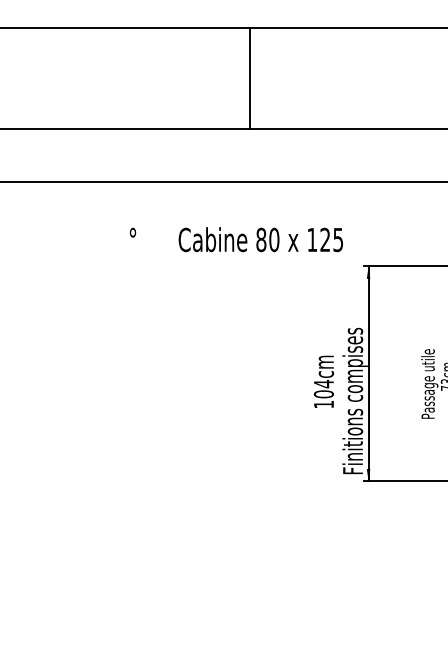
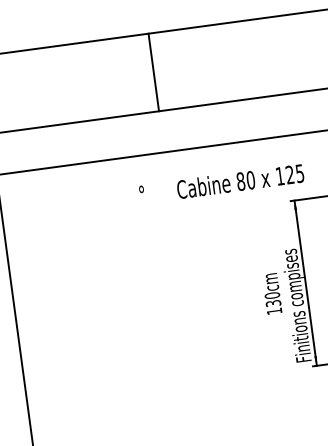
line: (249, 77) -> (153, 71), moved
text: (235, 239) -> (220, 183), moved
text: (323, 388) -> (272, 299), 104cm -> 130cm

